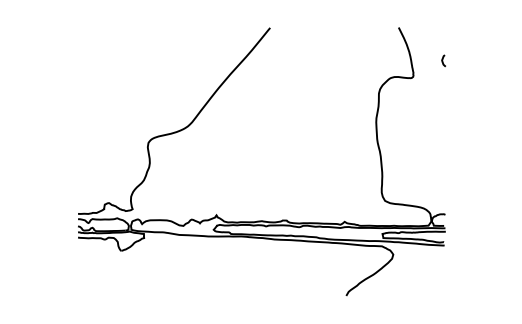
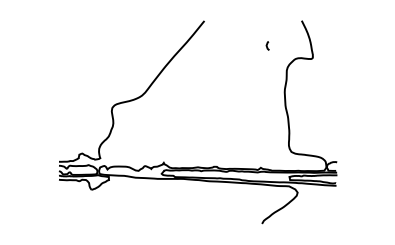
curve: (443, 60) -> (267, 45), moved

